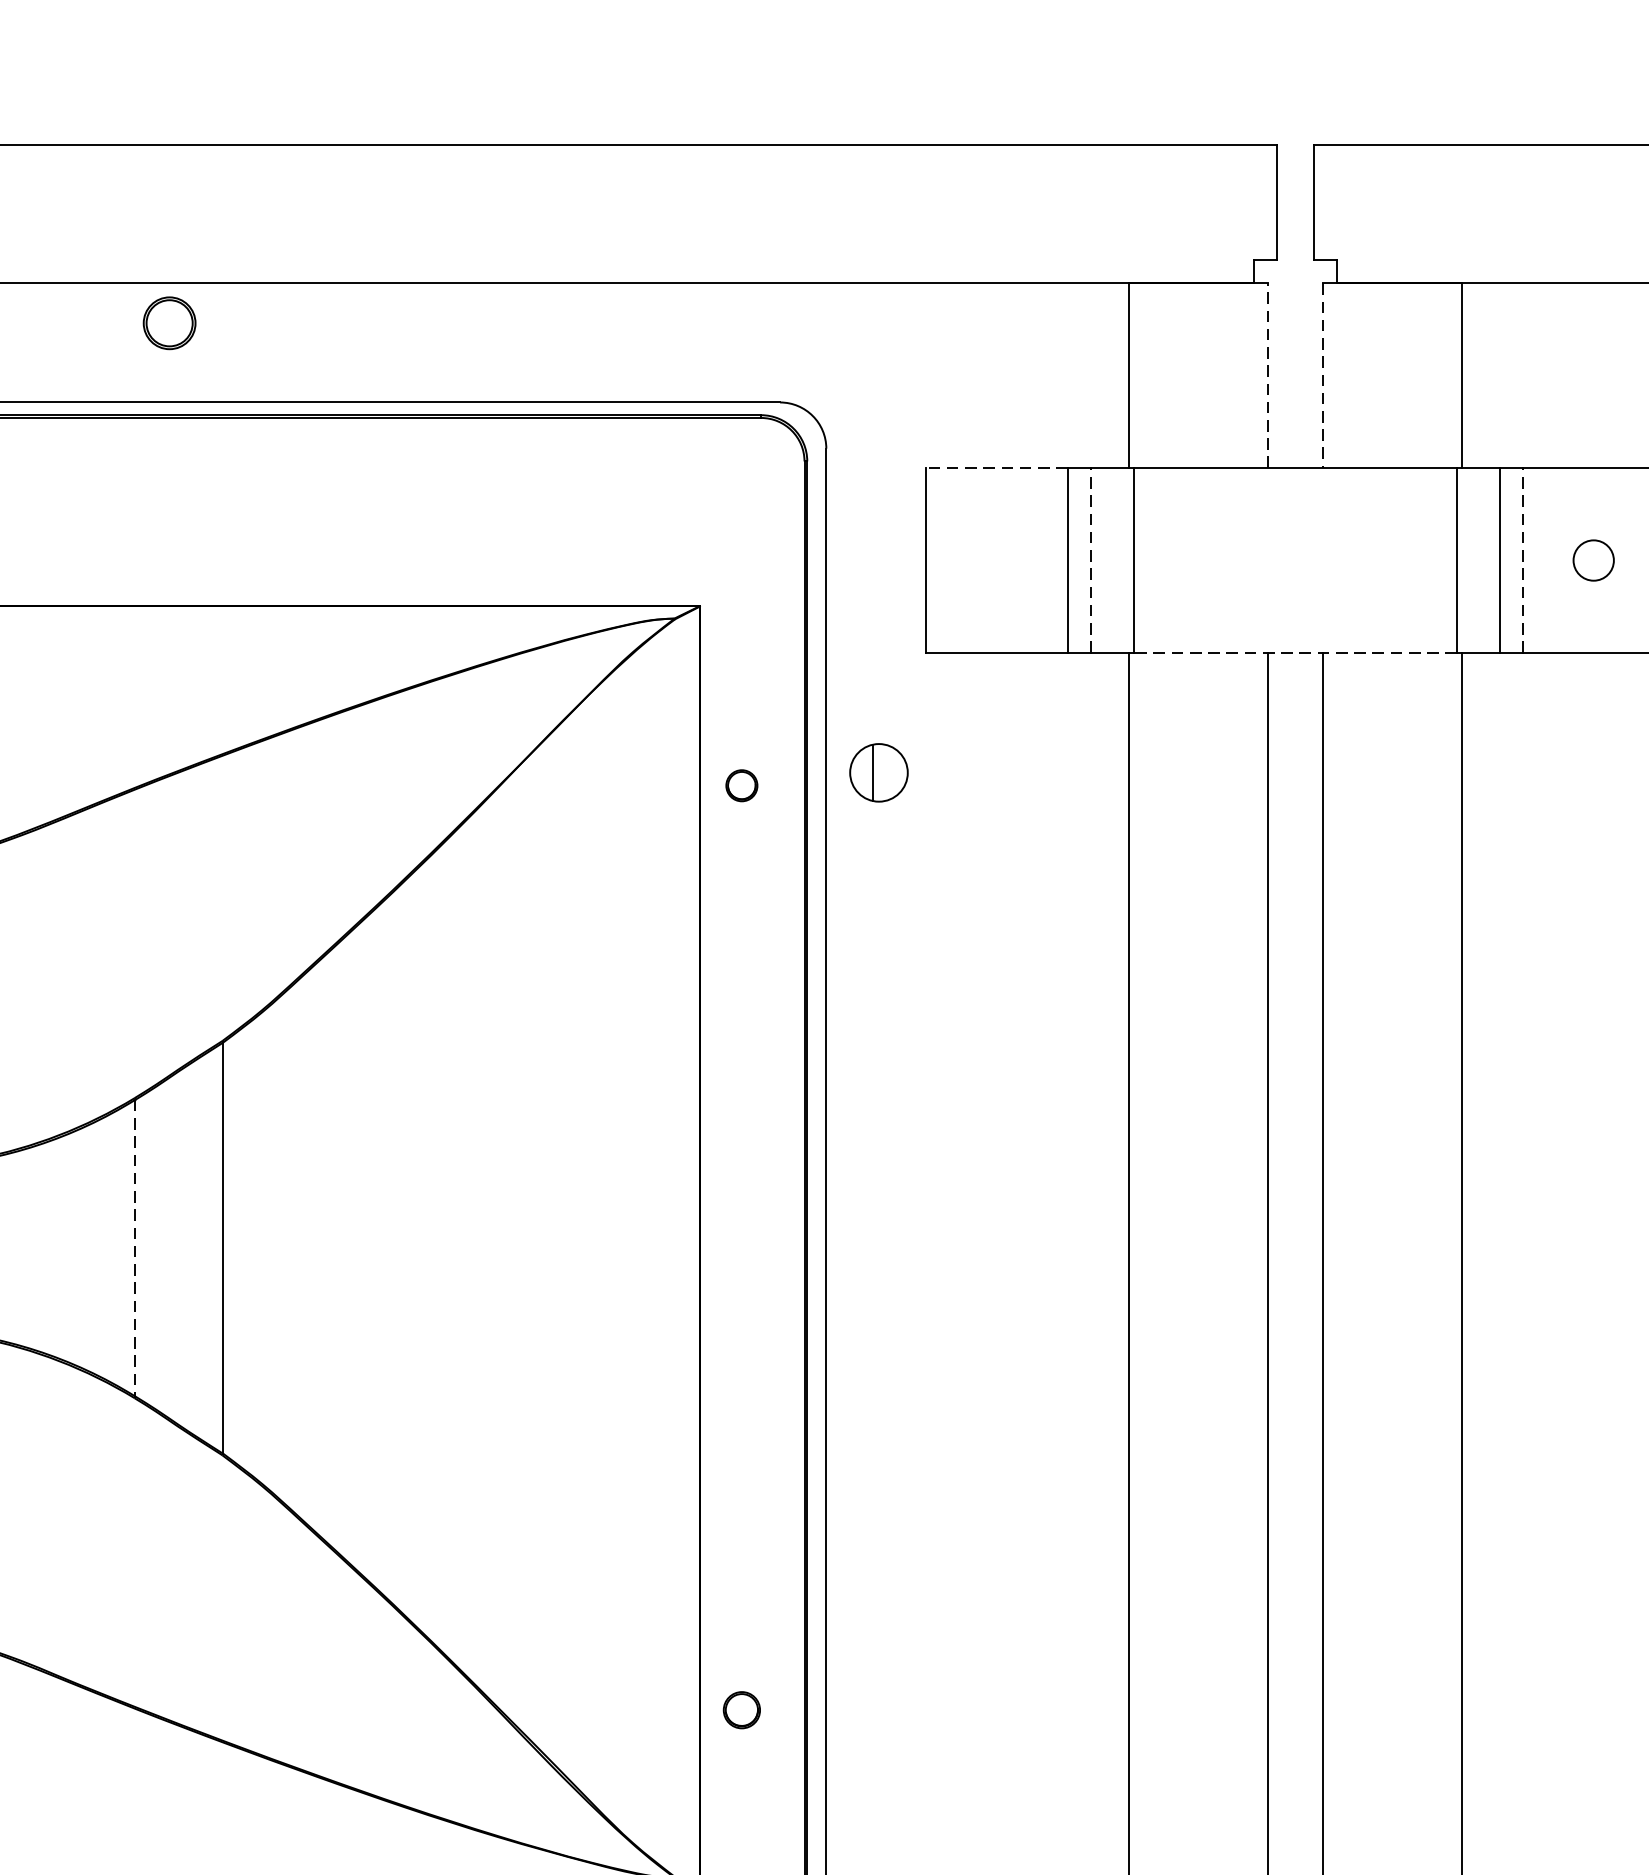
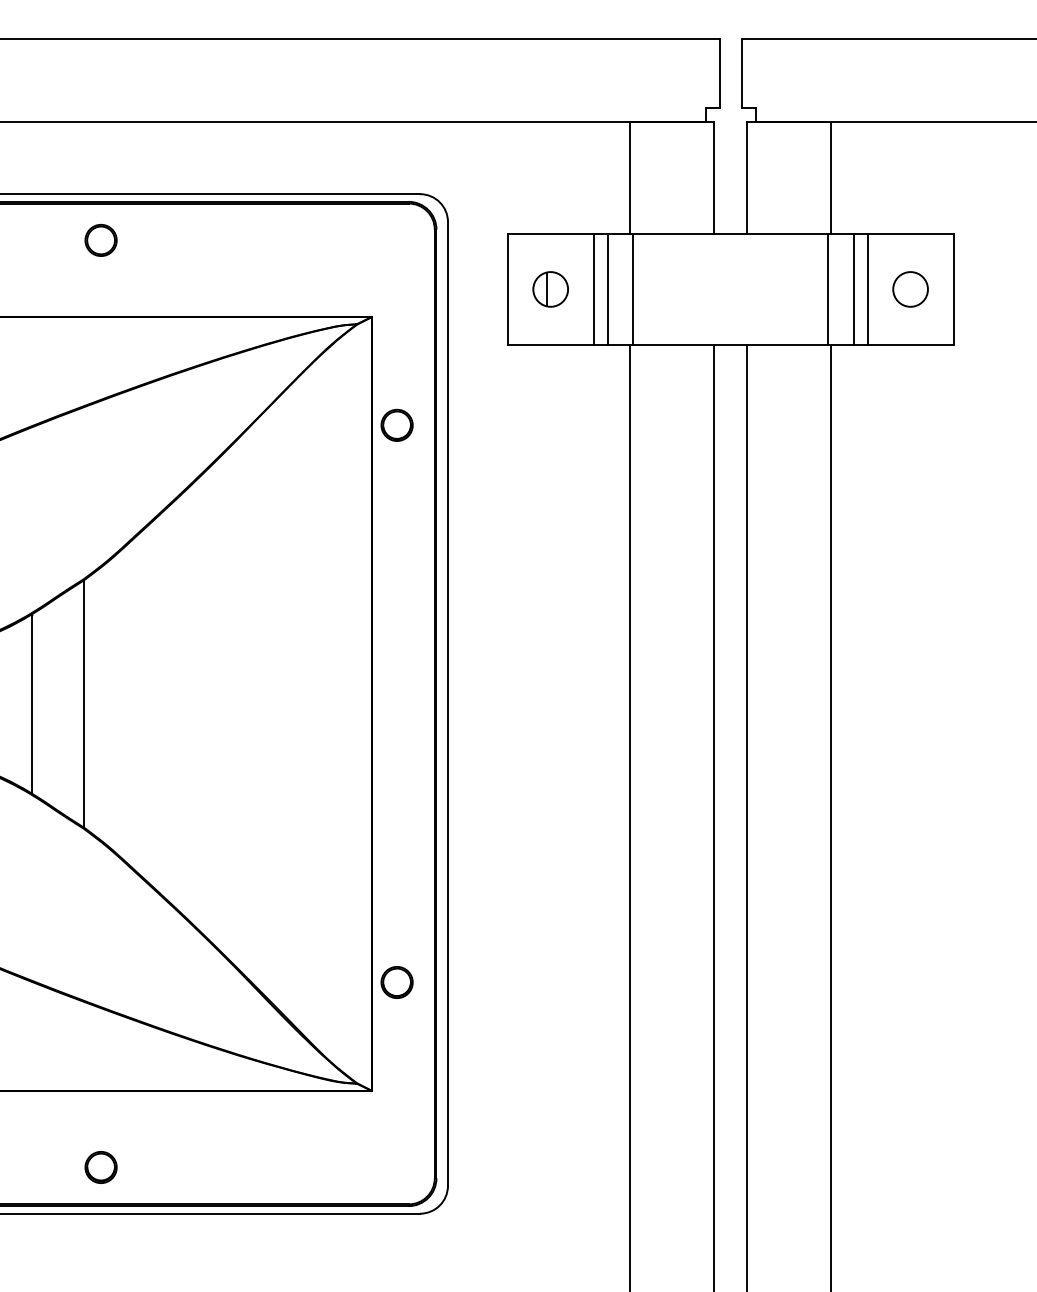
part: (168, 323) -> (100, 240), moved
line: (1266, 376) -> (713, 178), dashed -> solid
line: (1323, 376) -> (747, 178), dashed -> solid
line: (996, 467) -> (550, 233), dashed -> solid
line: (1090, 560) -> (607, 289), dashed -> solid
line: (1522, 560) -> (867, 289), dashed -> solid
circle: (1593, 560) -> (910, 289), size x1.43
line: (1295, 653) -> (730, 345), dashed -> solid
part: (878, 772) -> (550, 289), moved
part: (740, 784) -> (396, 424), size x1.67
line: (135, 1249) -> (31, 704), dashed -> solid
part: (740, 1710) -> (396, 982), size x1.43

